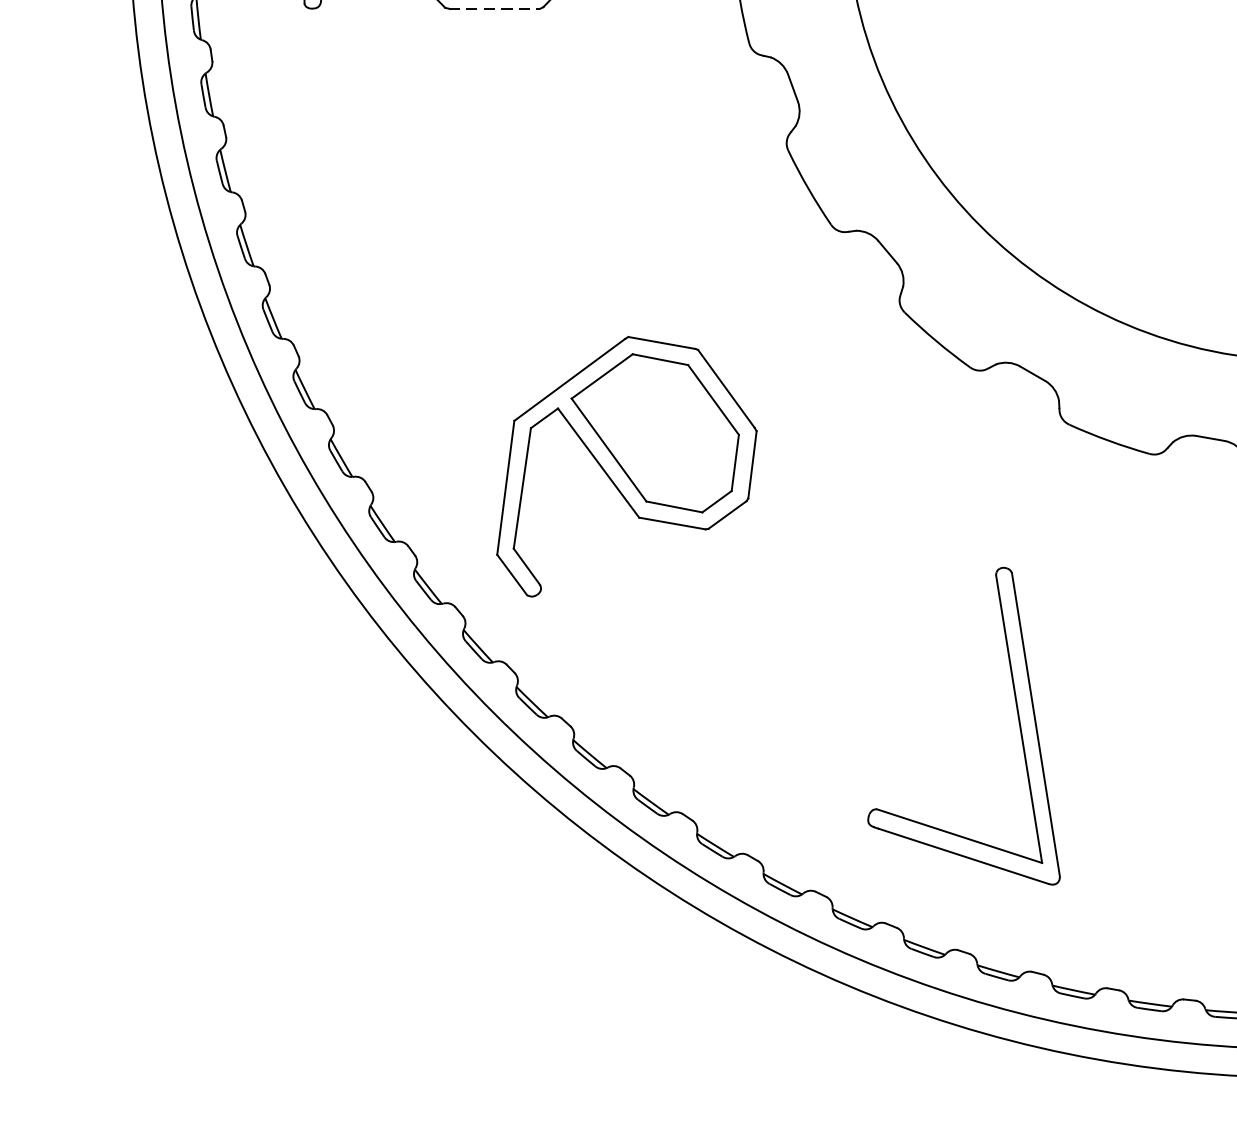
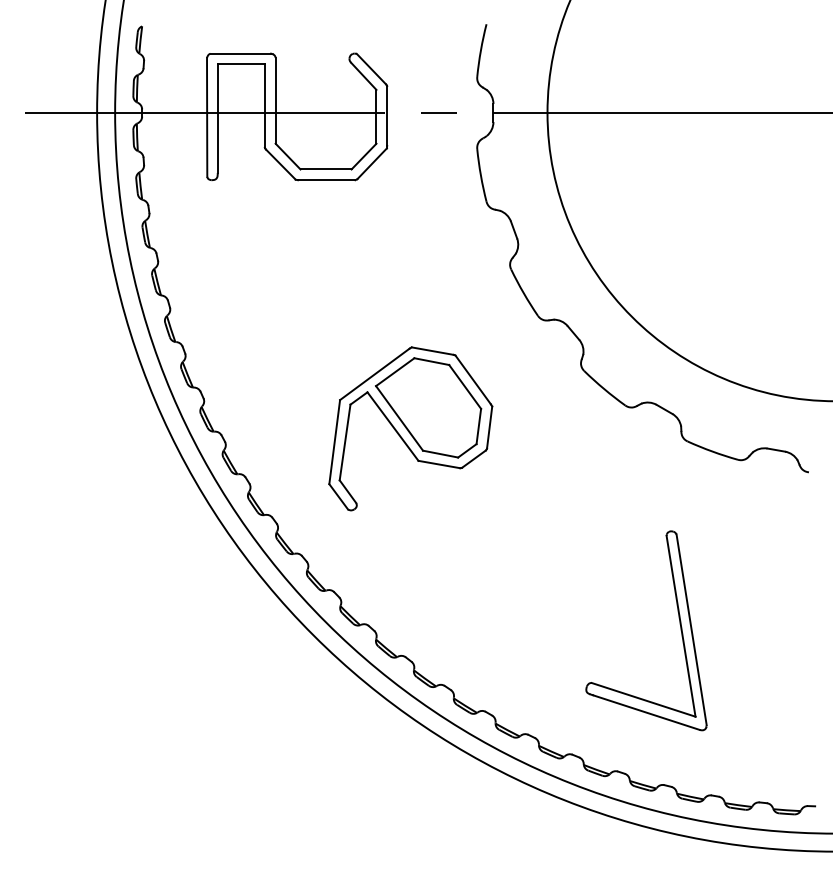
line: (494, 9) -> (326, 180), dashed -> solid
part: (626, 466) -> (410, 428), moved
part: (1016, 716) -> (679, 624), moved

